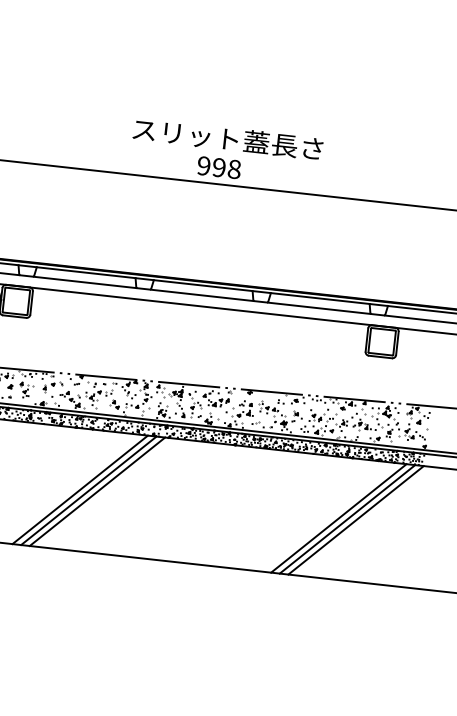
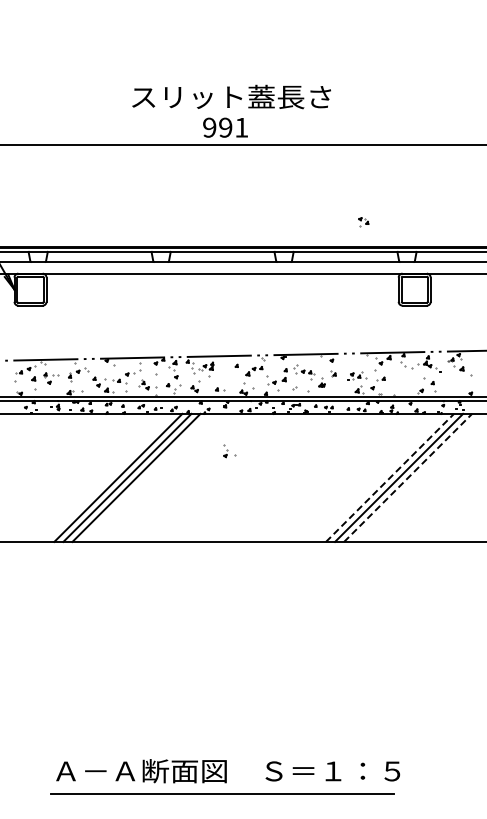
text: (234, 169) -> (241, 127), 998 -> 991
part: (196, 404) -> (229, 451), moved
part: (362, 427) -> (363, 222), moved
part: (406, 433) -> (450, 382), removed
line: (339, 518) -> (390, 477), solid -> dashed
line: (356, 519) -> (408, 477), solid -> dashed

